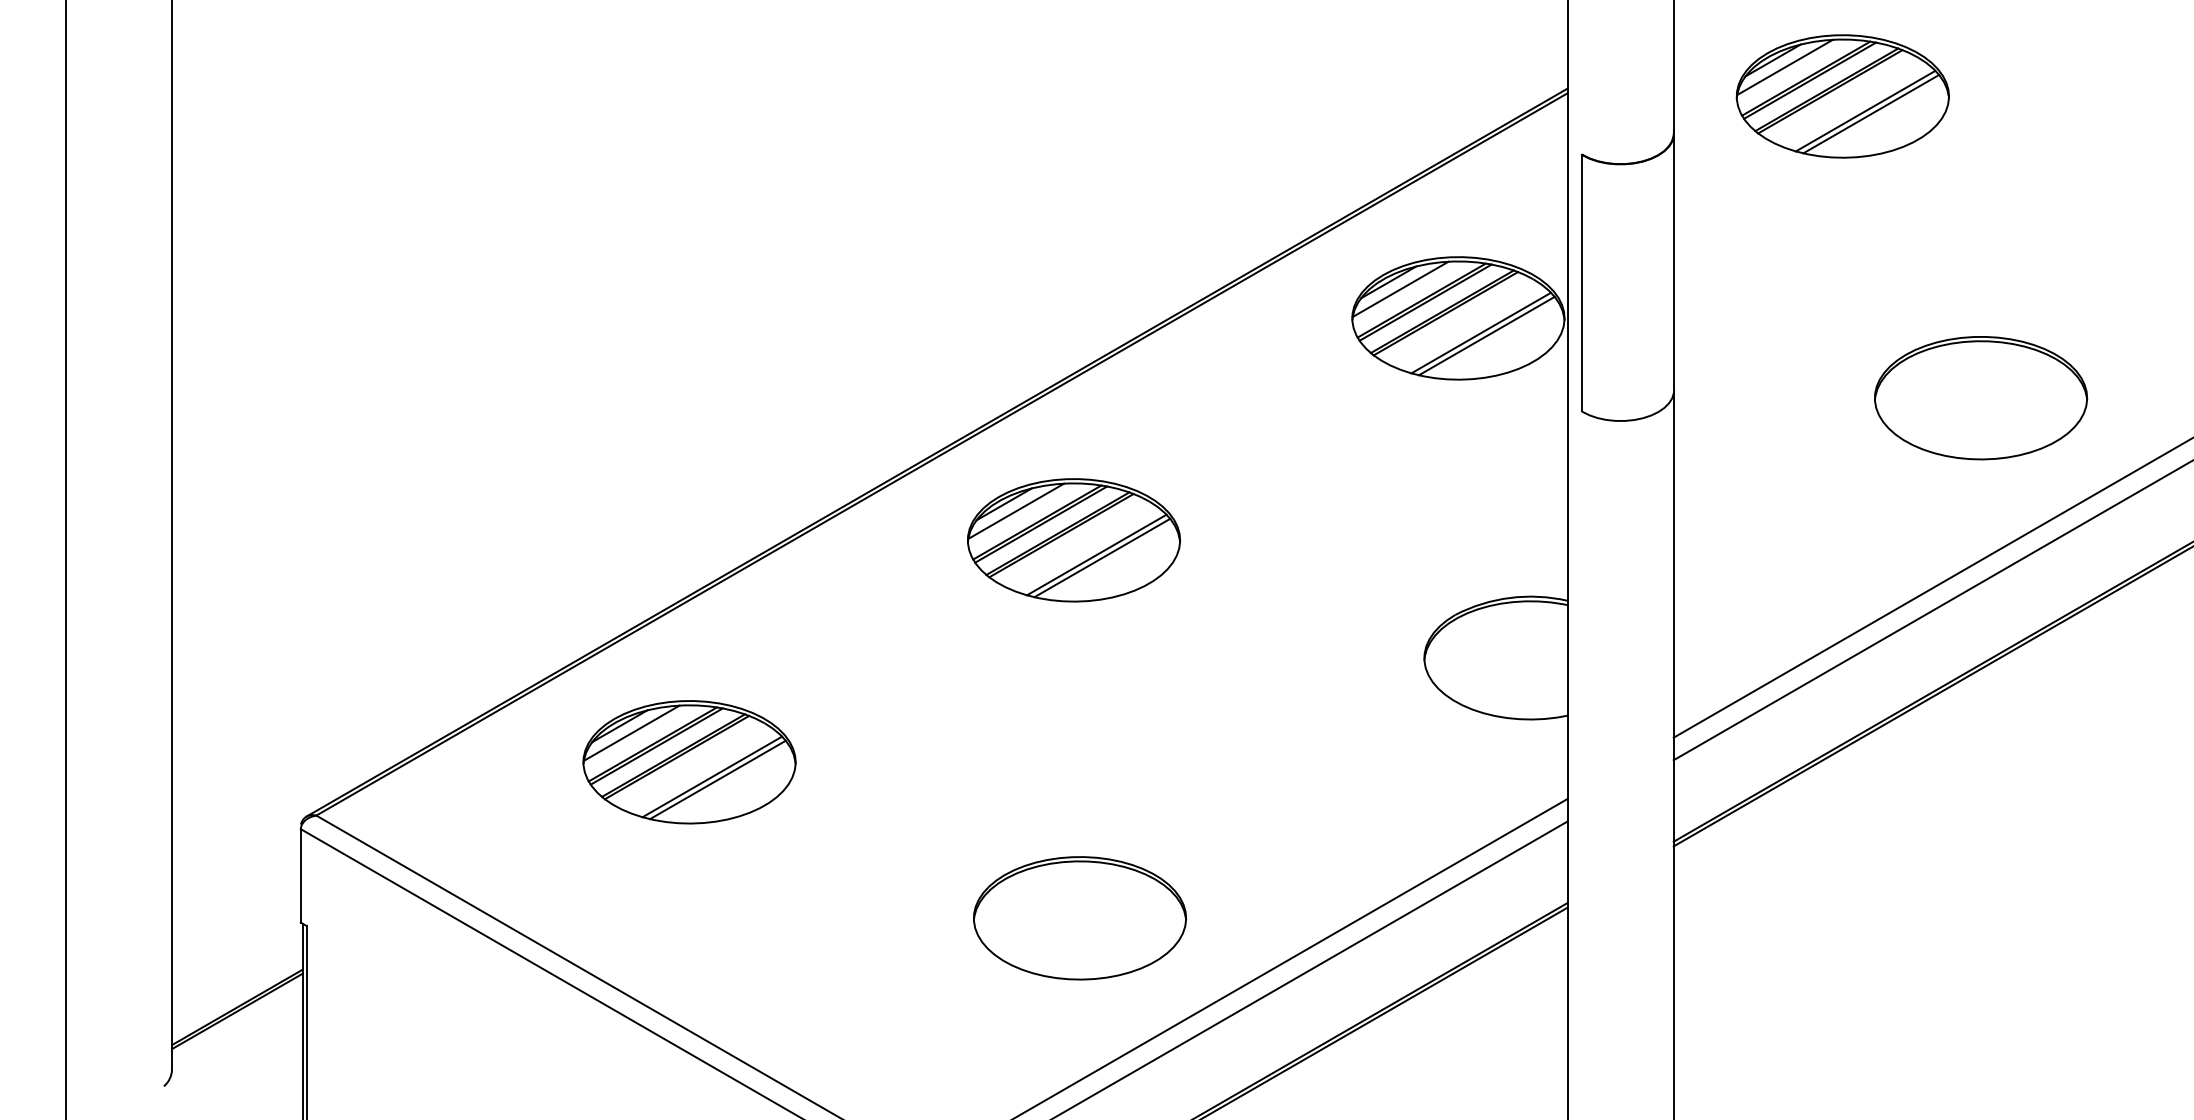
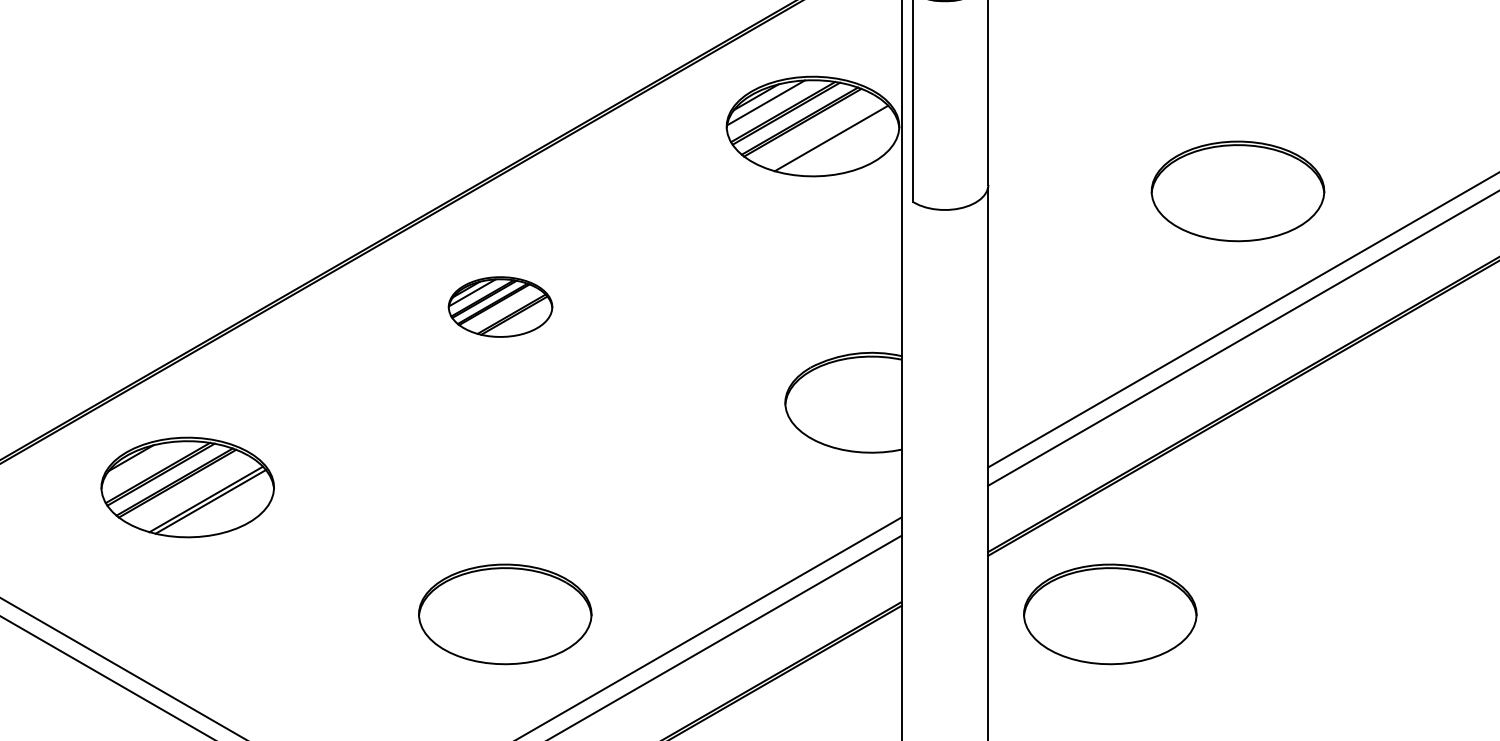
line: (1486, 335) -> (835, 140), removed
part: (1074, 540) -> (500, 307), size x0.6
line: (631, 732) -> (140, 463), removed
part: (1824, 918) -> (1110, 614), added

